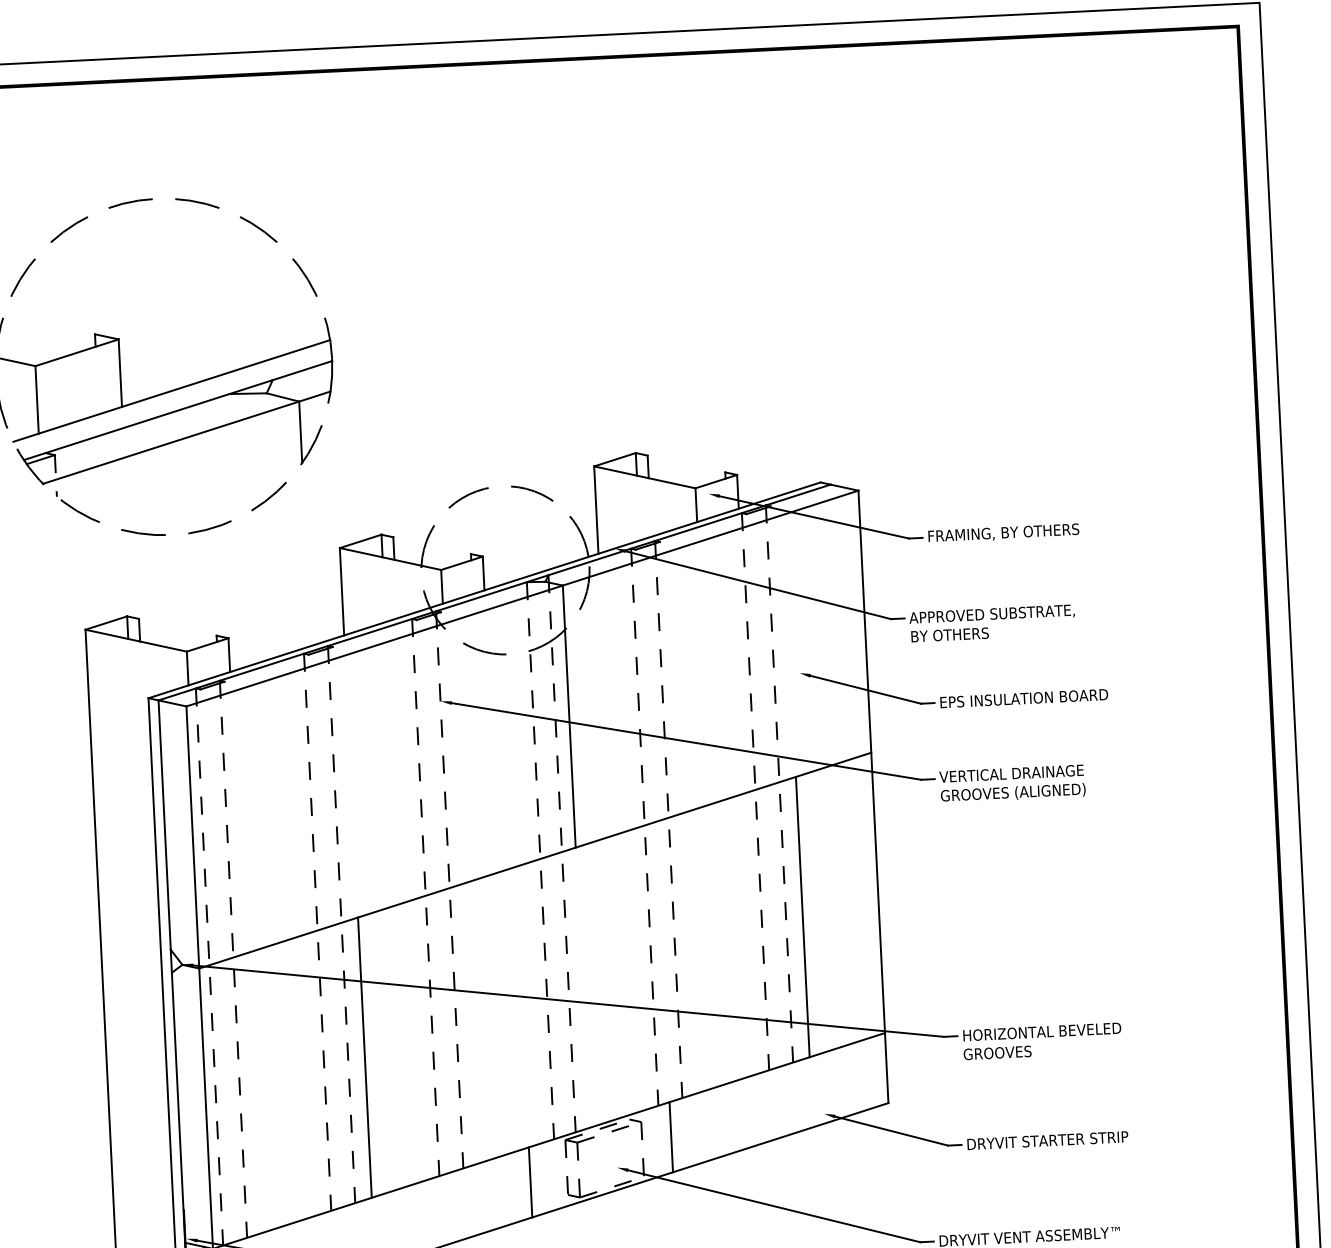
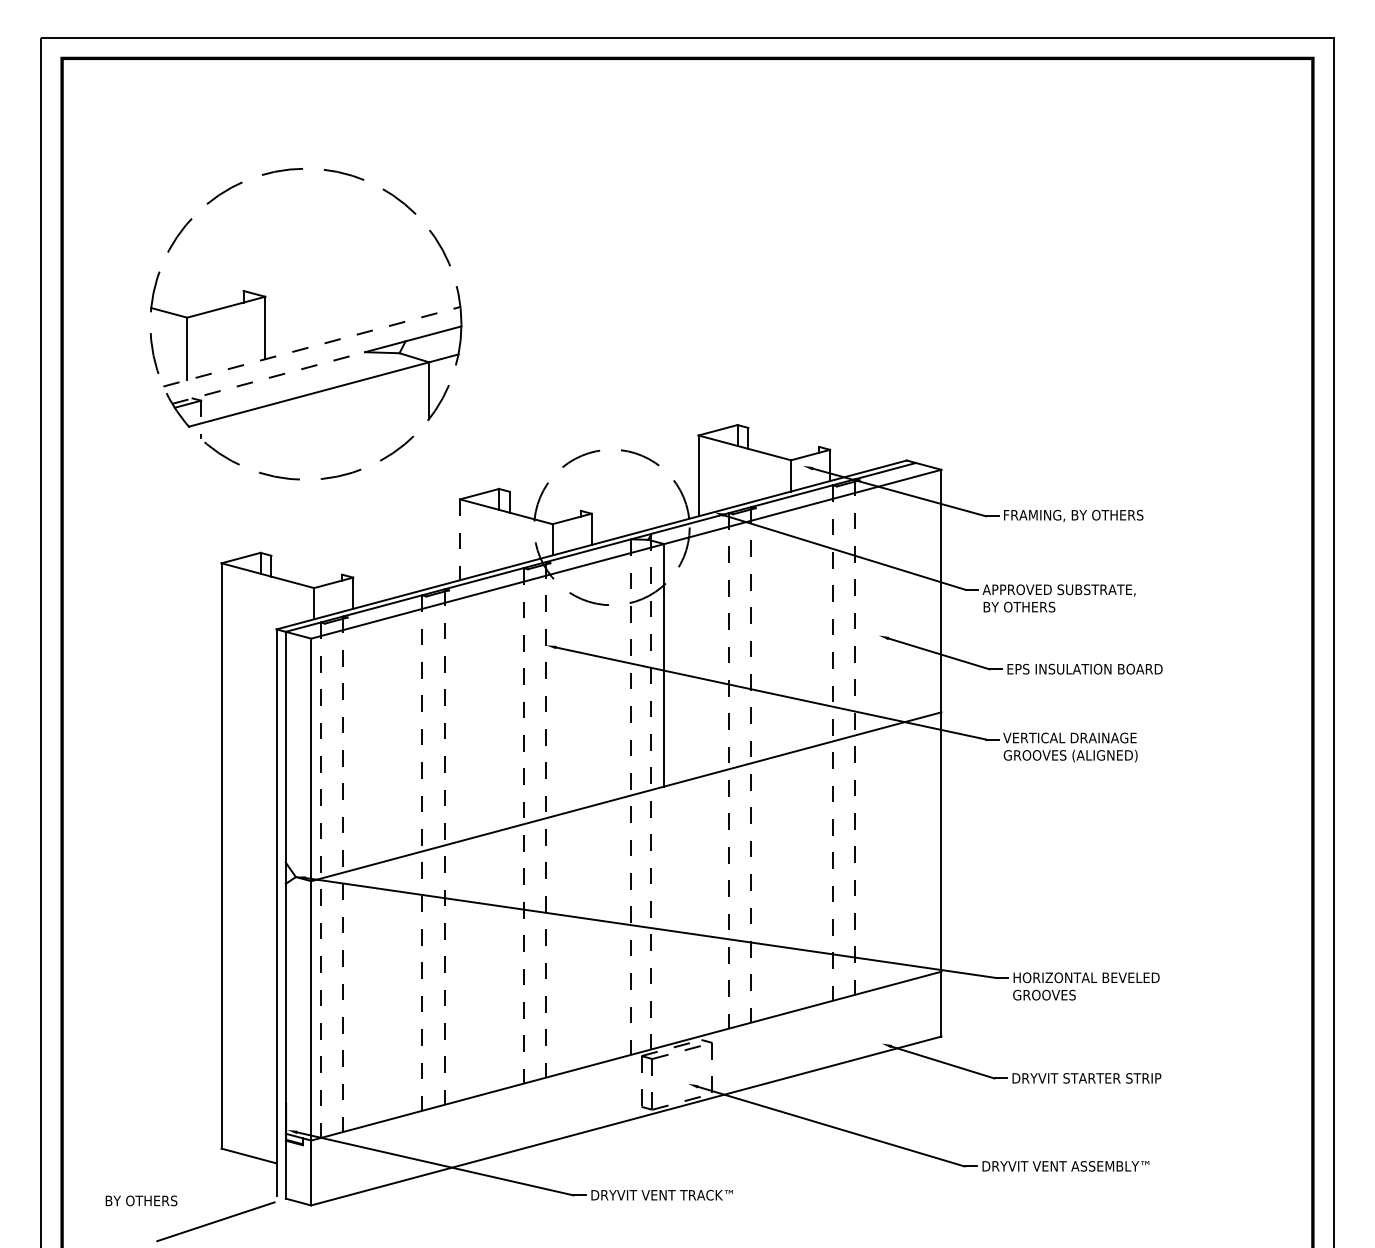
line: (171, 390) -> (311, 346), solid -> dashed
line: (126, 427) -> (268, 378), solid -> dashed
line: (342, 592) -> (460, 540), solid -> dashed
line: (802, 916) -> (870, 860), removed
line: (365, 1057) -> (460, 970), removed
line: (671, 1136) -> (739, 1057), removed
line: (530, 1182) -> (607, 1093), removed

